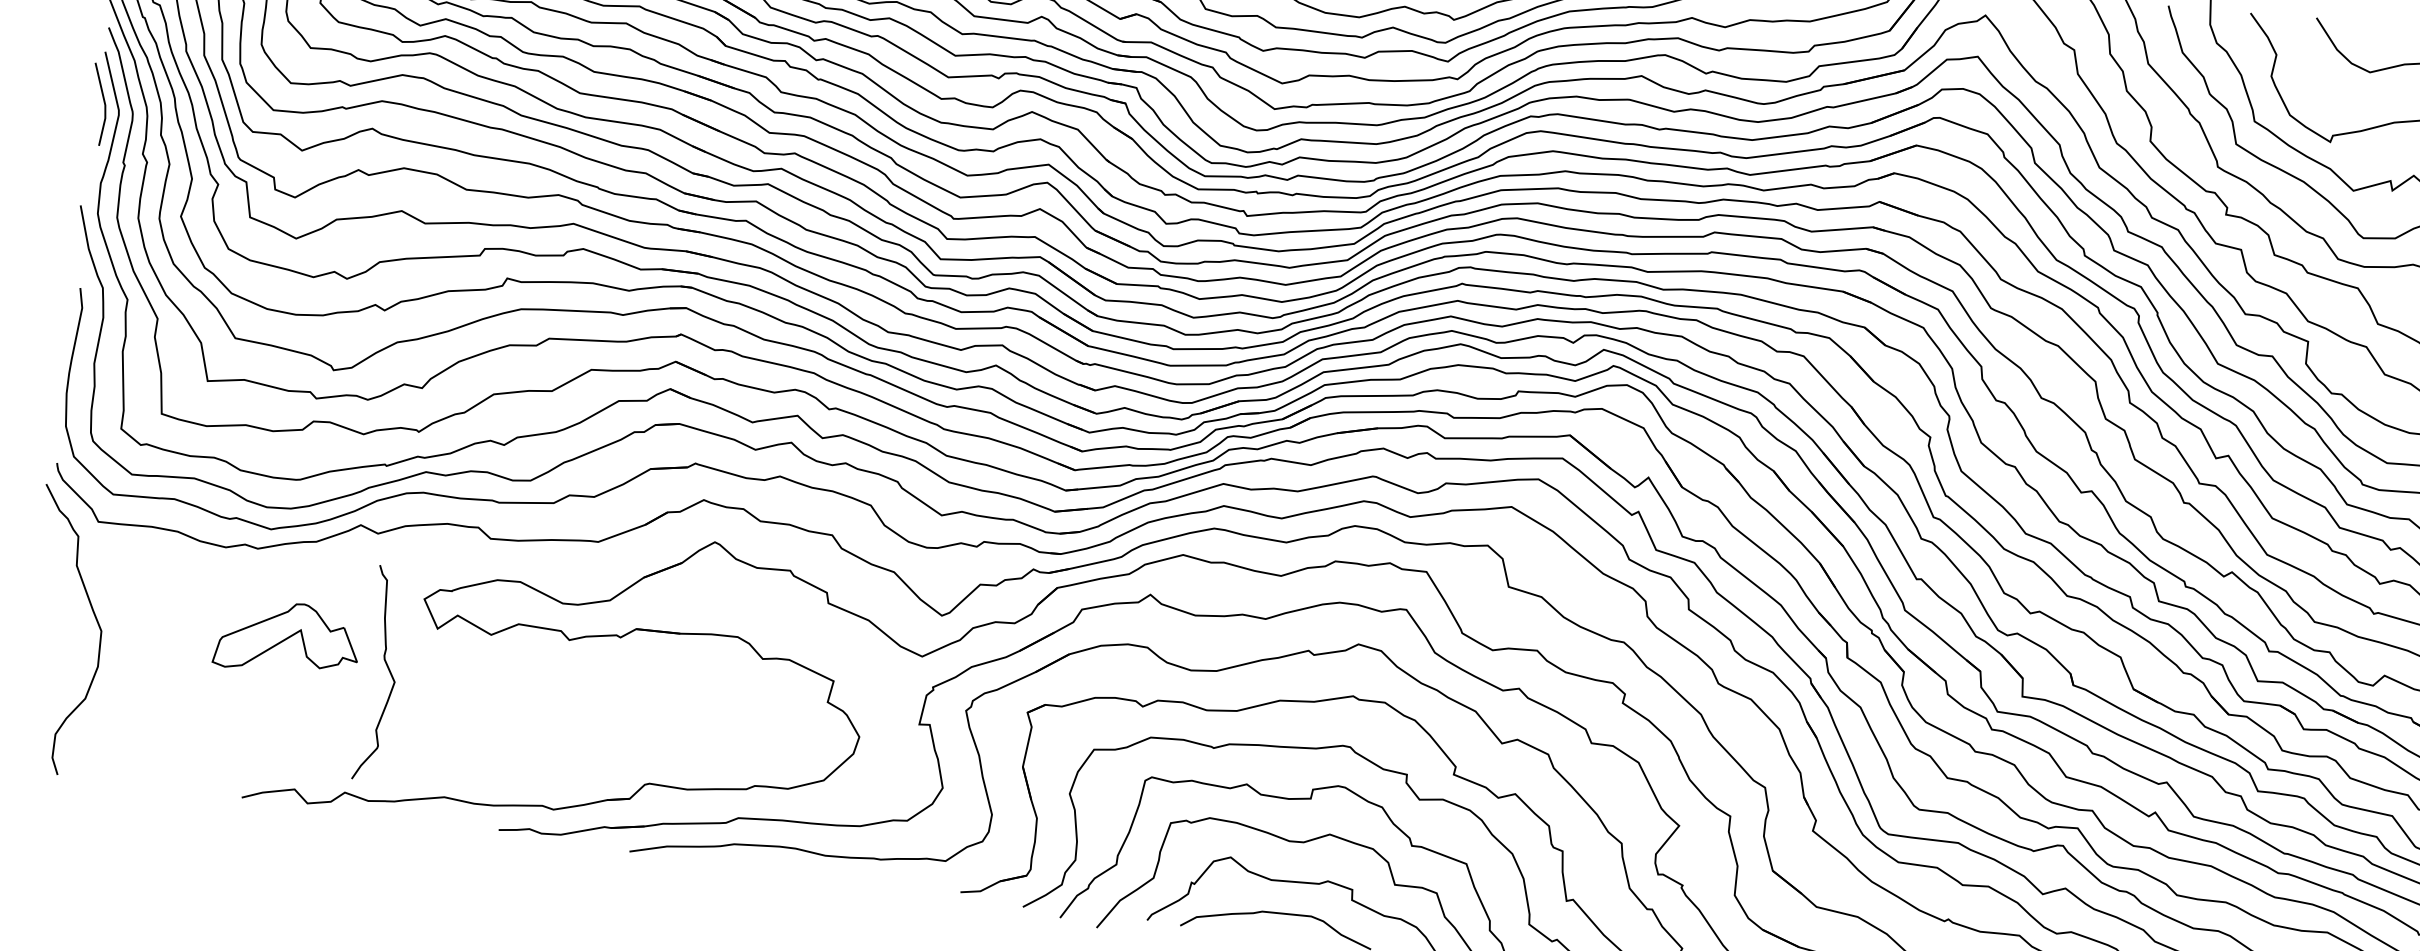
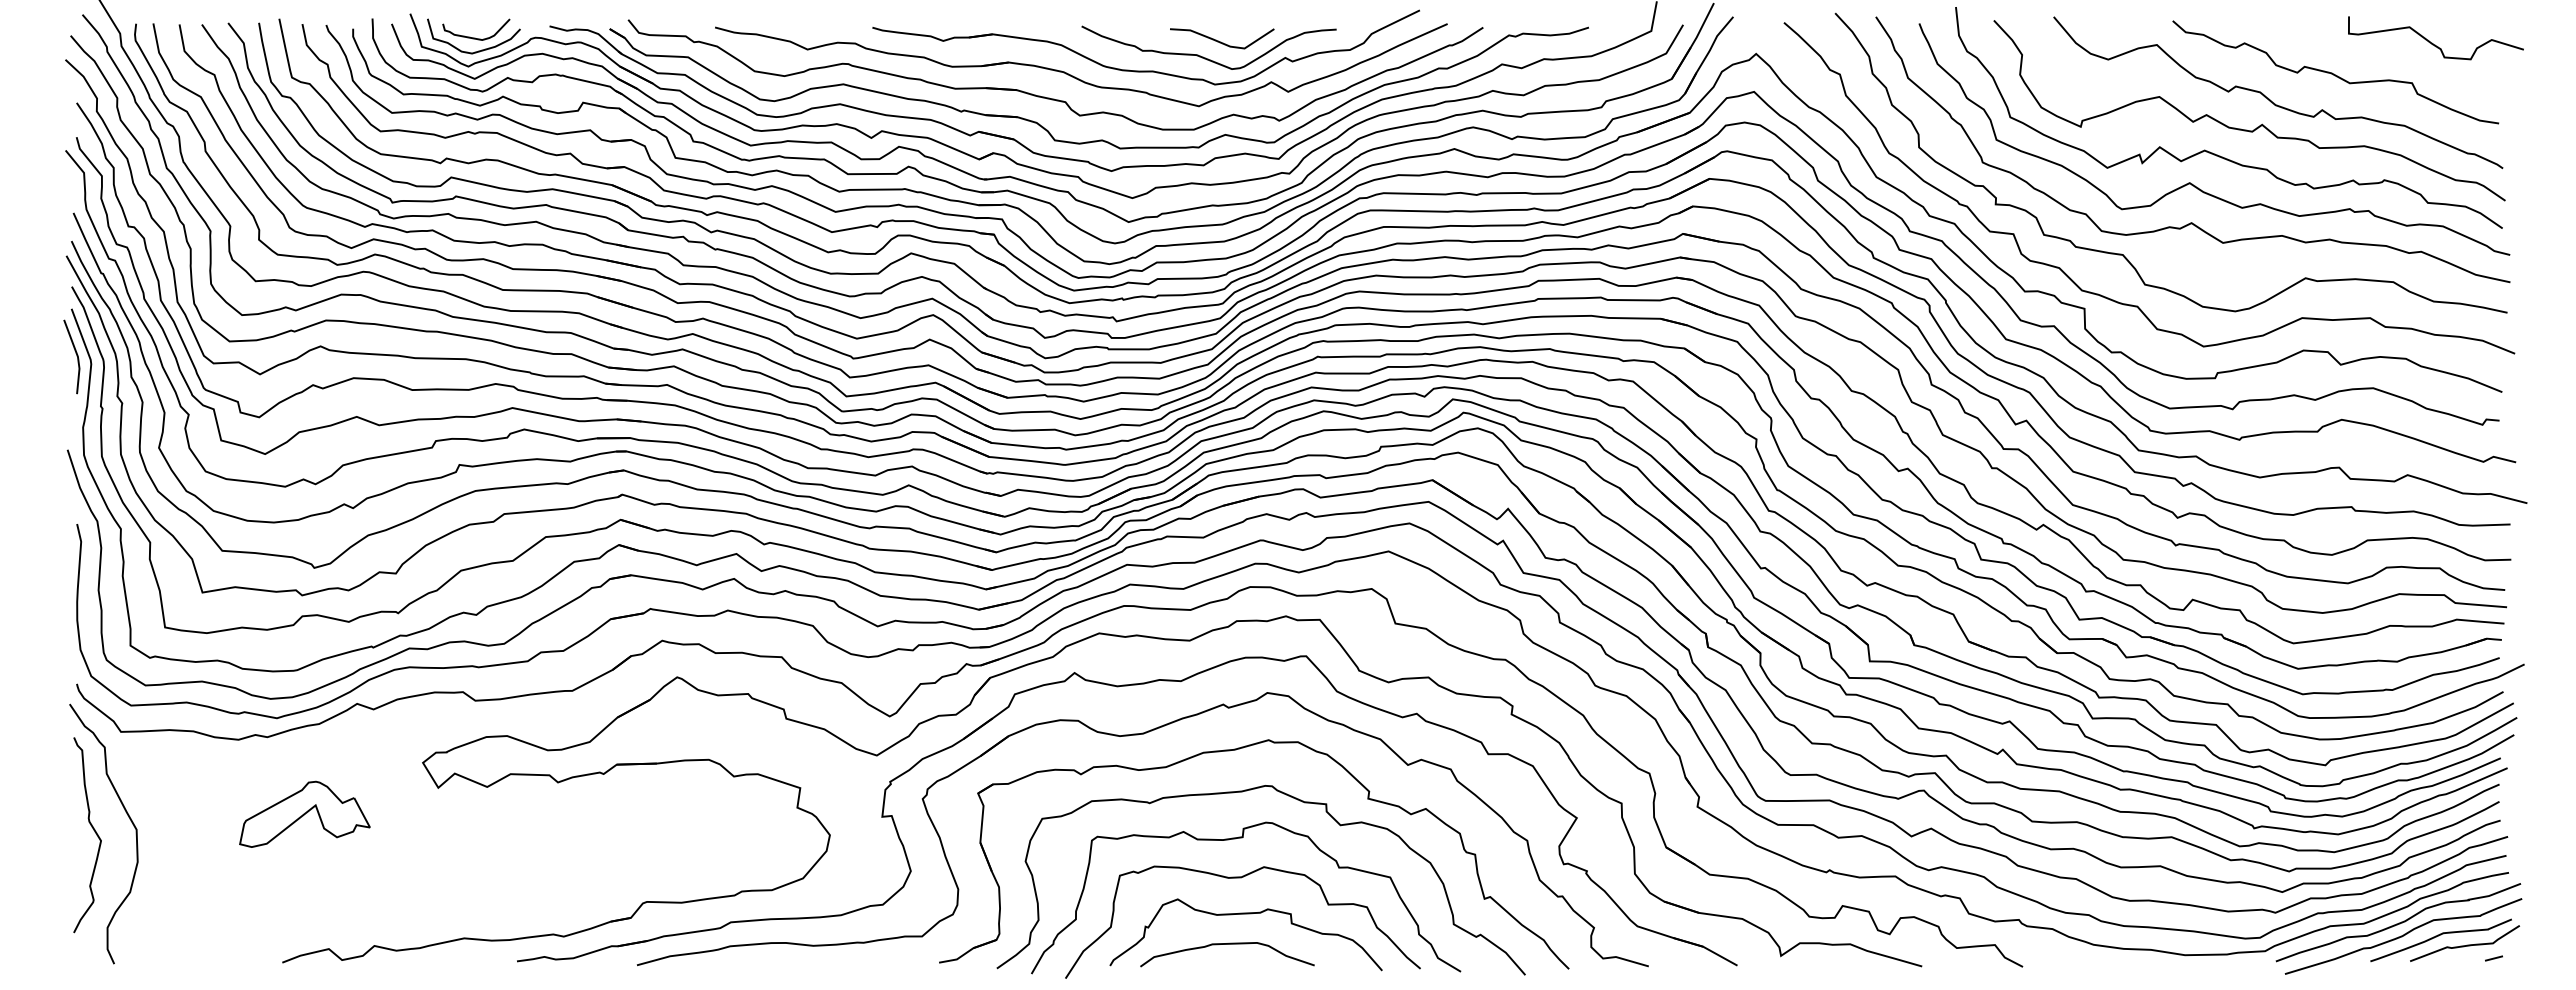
curve: (388, 672) -> (94, 832), moved

